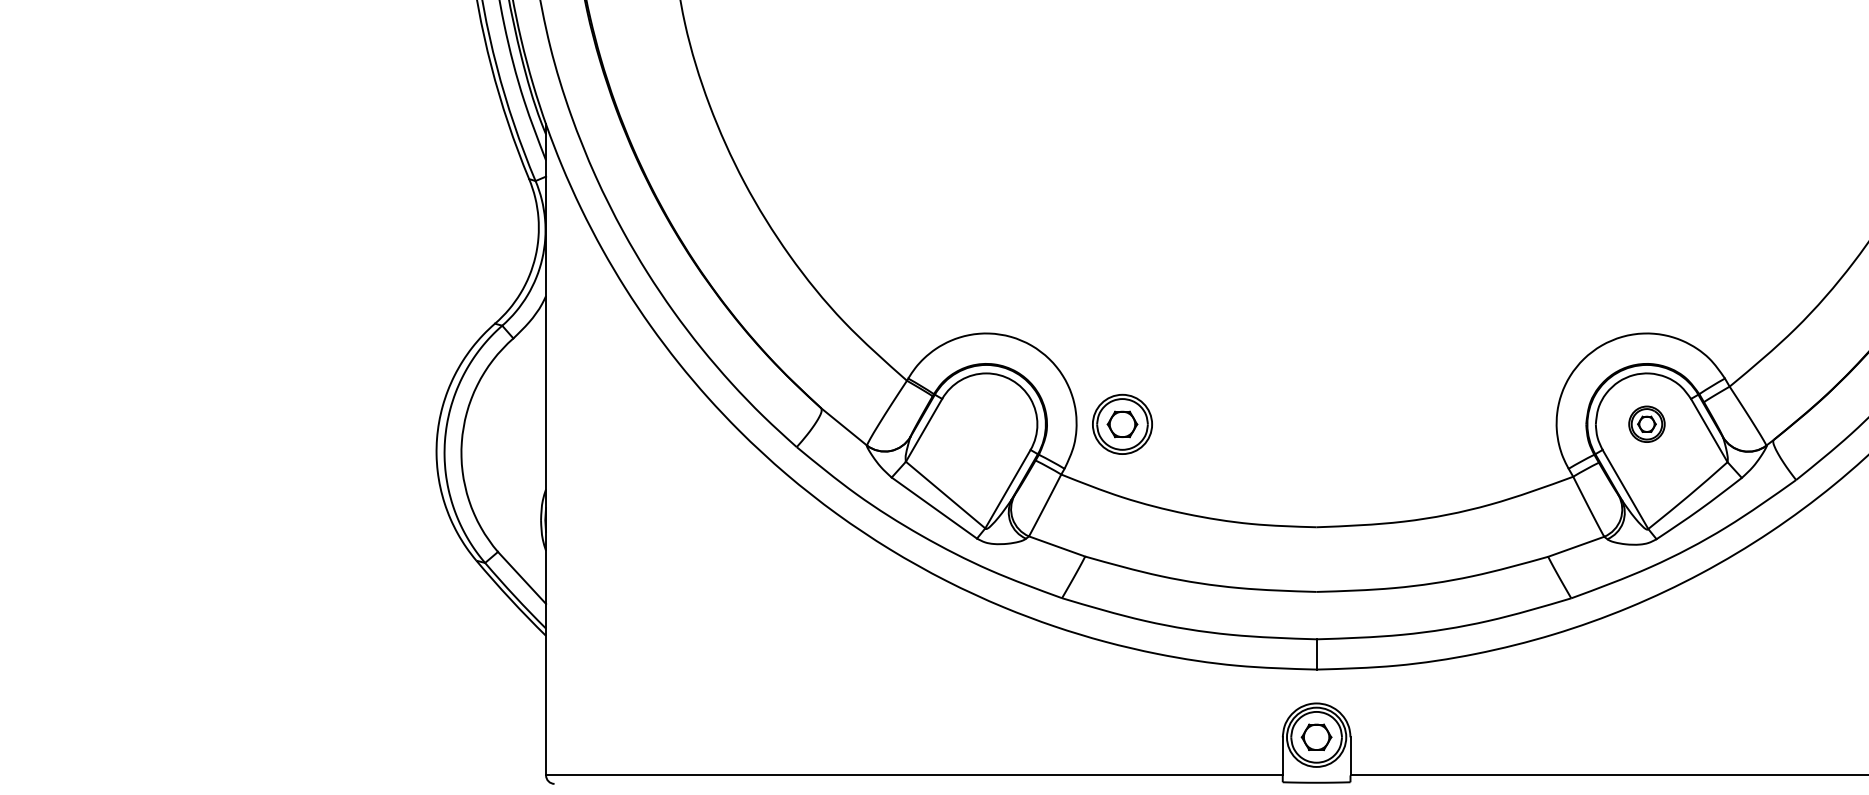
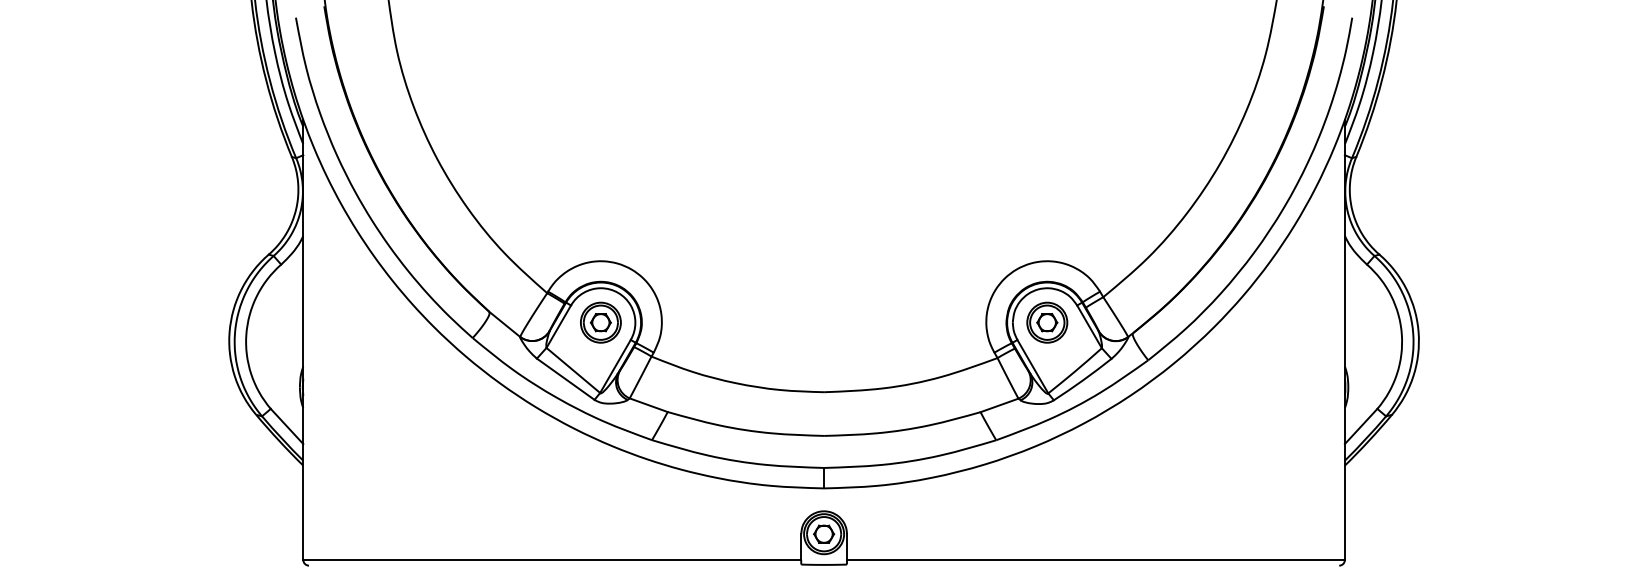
part: (1121, 424) -> (600, 322), moved
part: (1647, 424) -> (1047, 322), size x1.67

